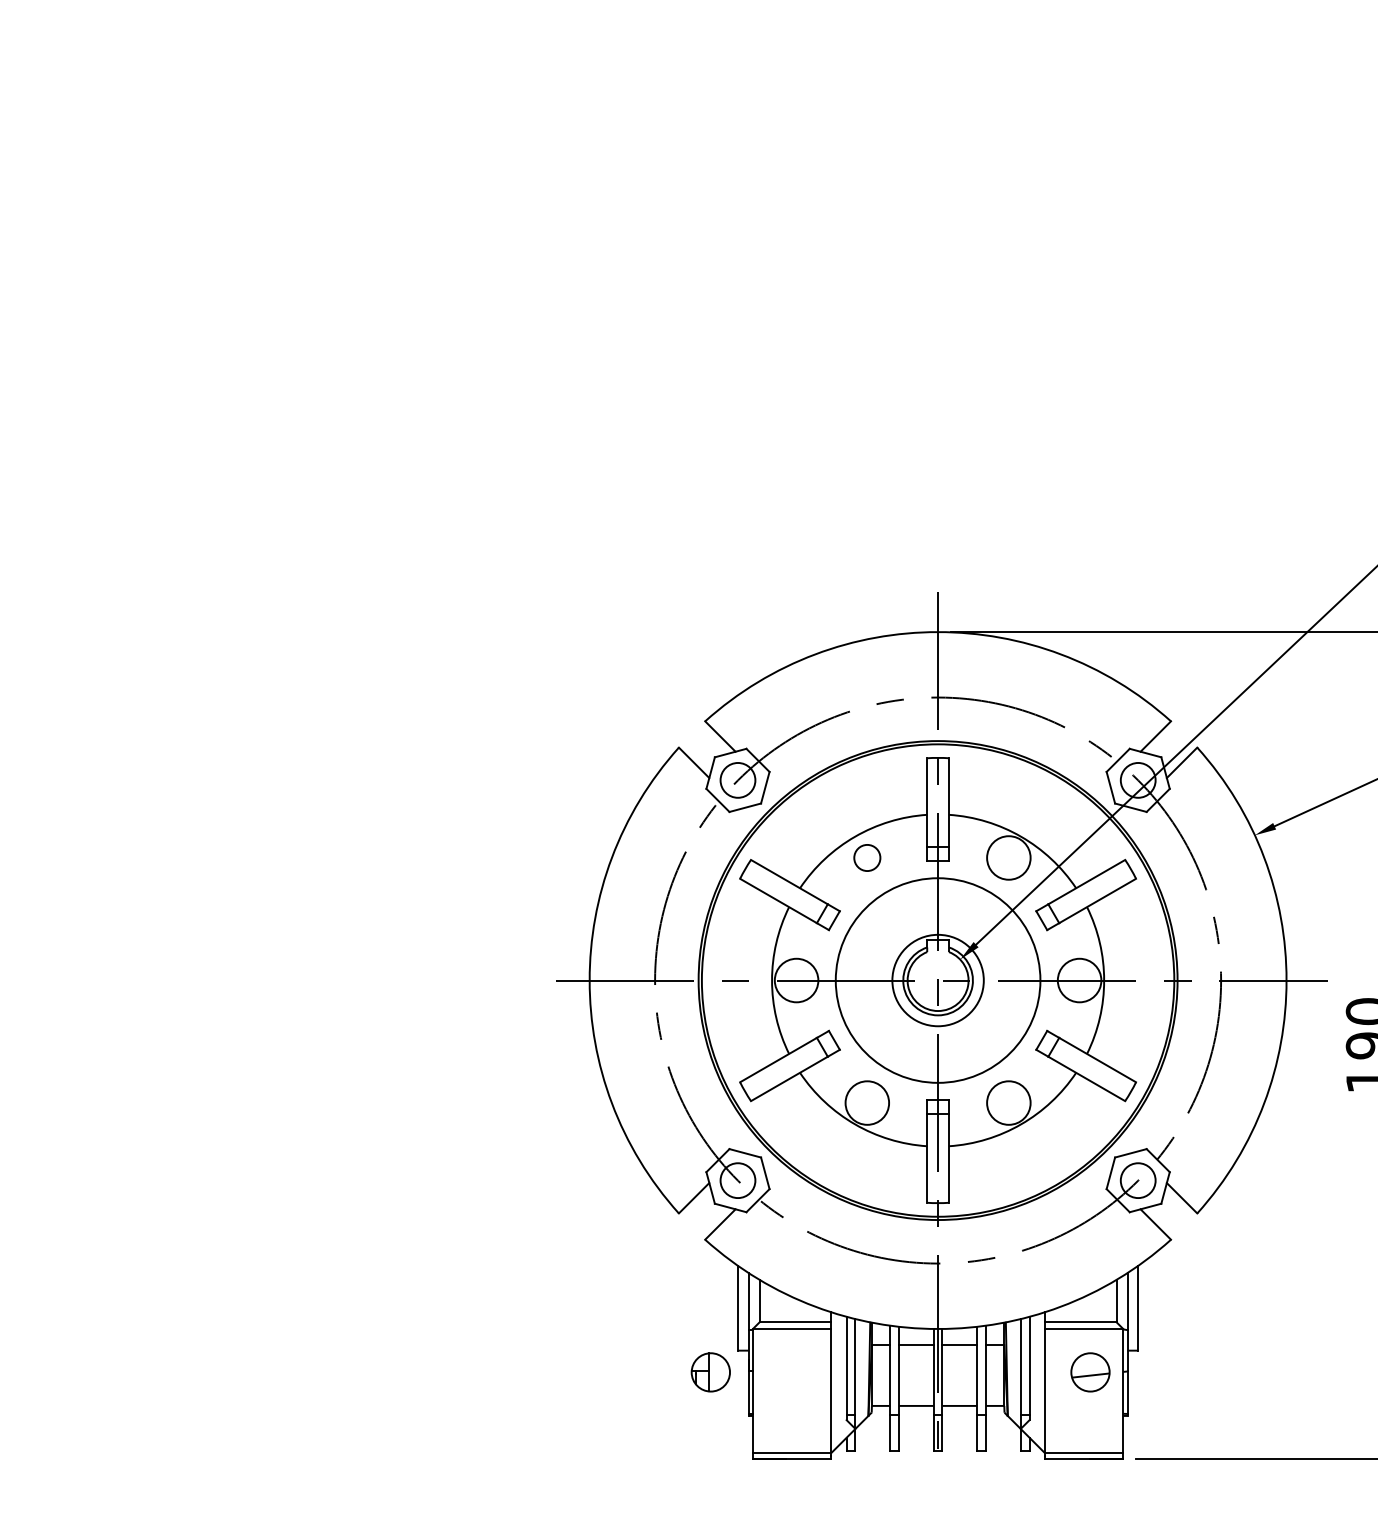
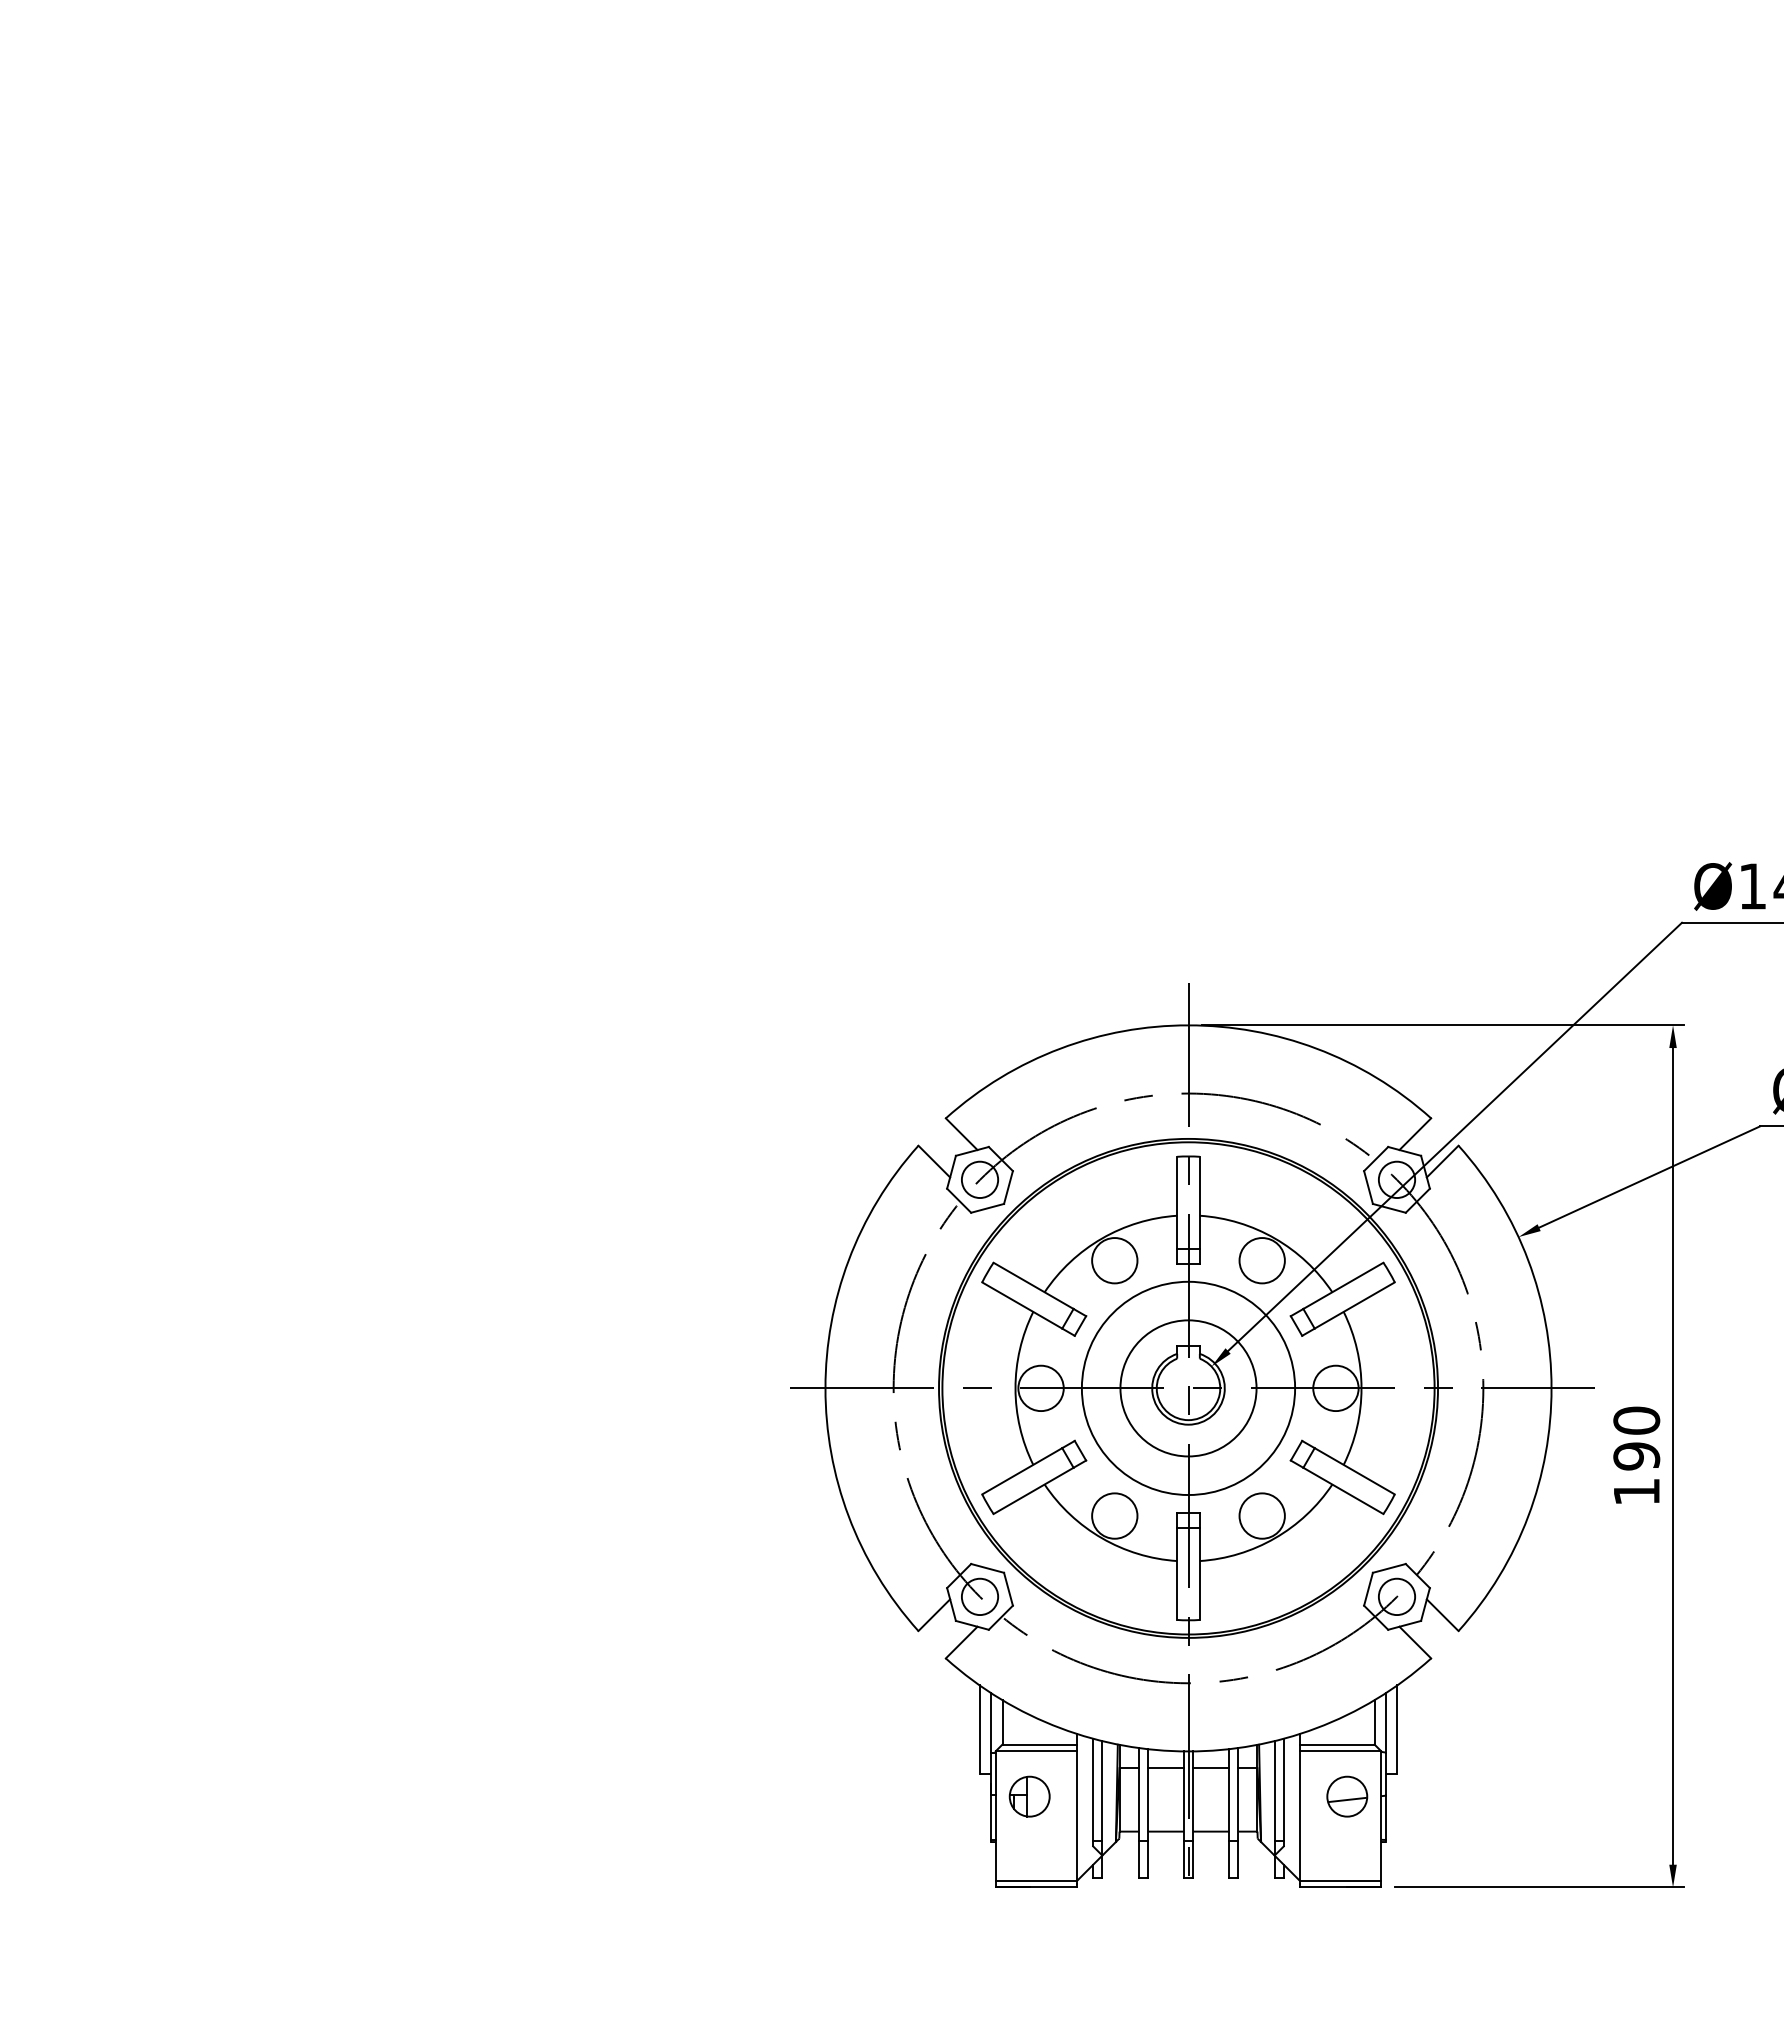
circle: (867, 857) -> (1114, 1260), size x1.67
circle: (938, 980) -> (1188, 1388), size x1.43
part: (710, 1372) -> (1029, 1796), moved

